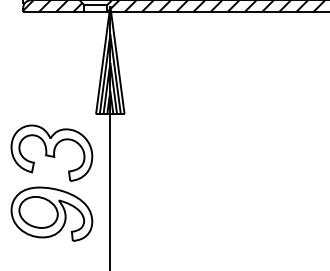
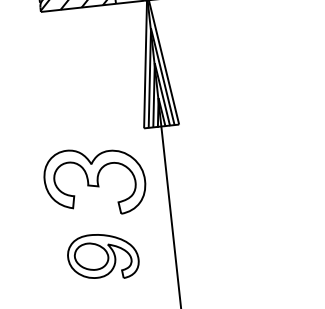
part: (51, 213) -> (102, 256), size x0.7

